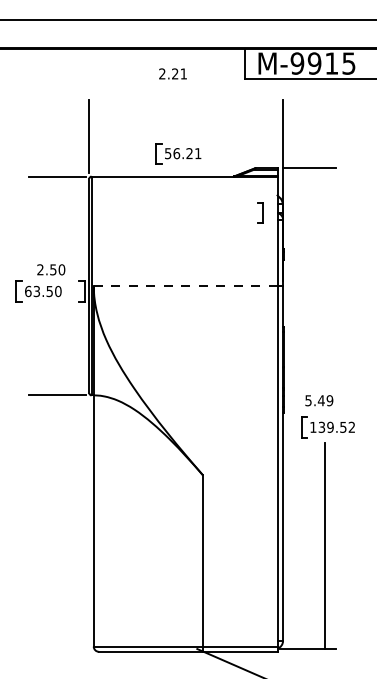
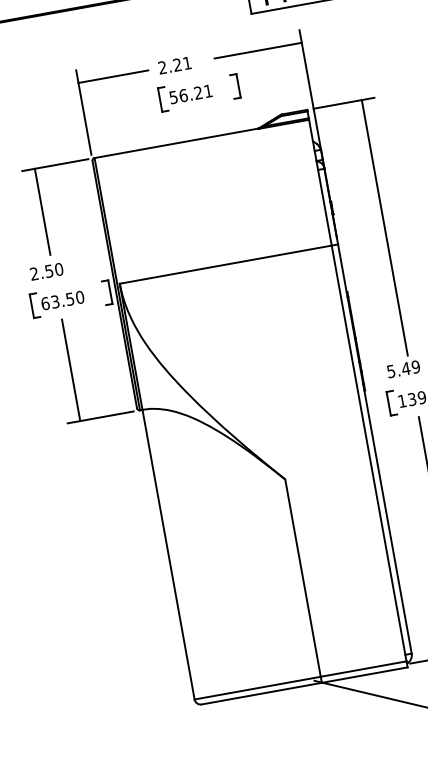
text: (172, 73) -> (174, 65), moved
line: (119, 111) -> (113, 77), added
line: (245, 111) -> (258, 51), added
part: (178, 153) -> (185, 95), moved
part: (260, 212) -> (235, 86), moved
line: (39, 213) -> (42, 211), added
text: (51, 269) -> (47, 271), moved
line: (324, 278) -> (384, 227), added
line: (185, 286) -> (225, 265), dashed -> solid
line: (39, 351) -> (70, 370), added

